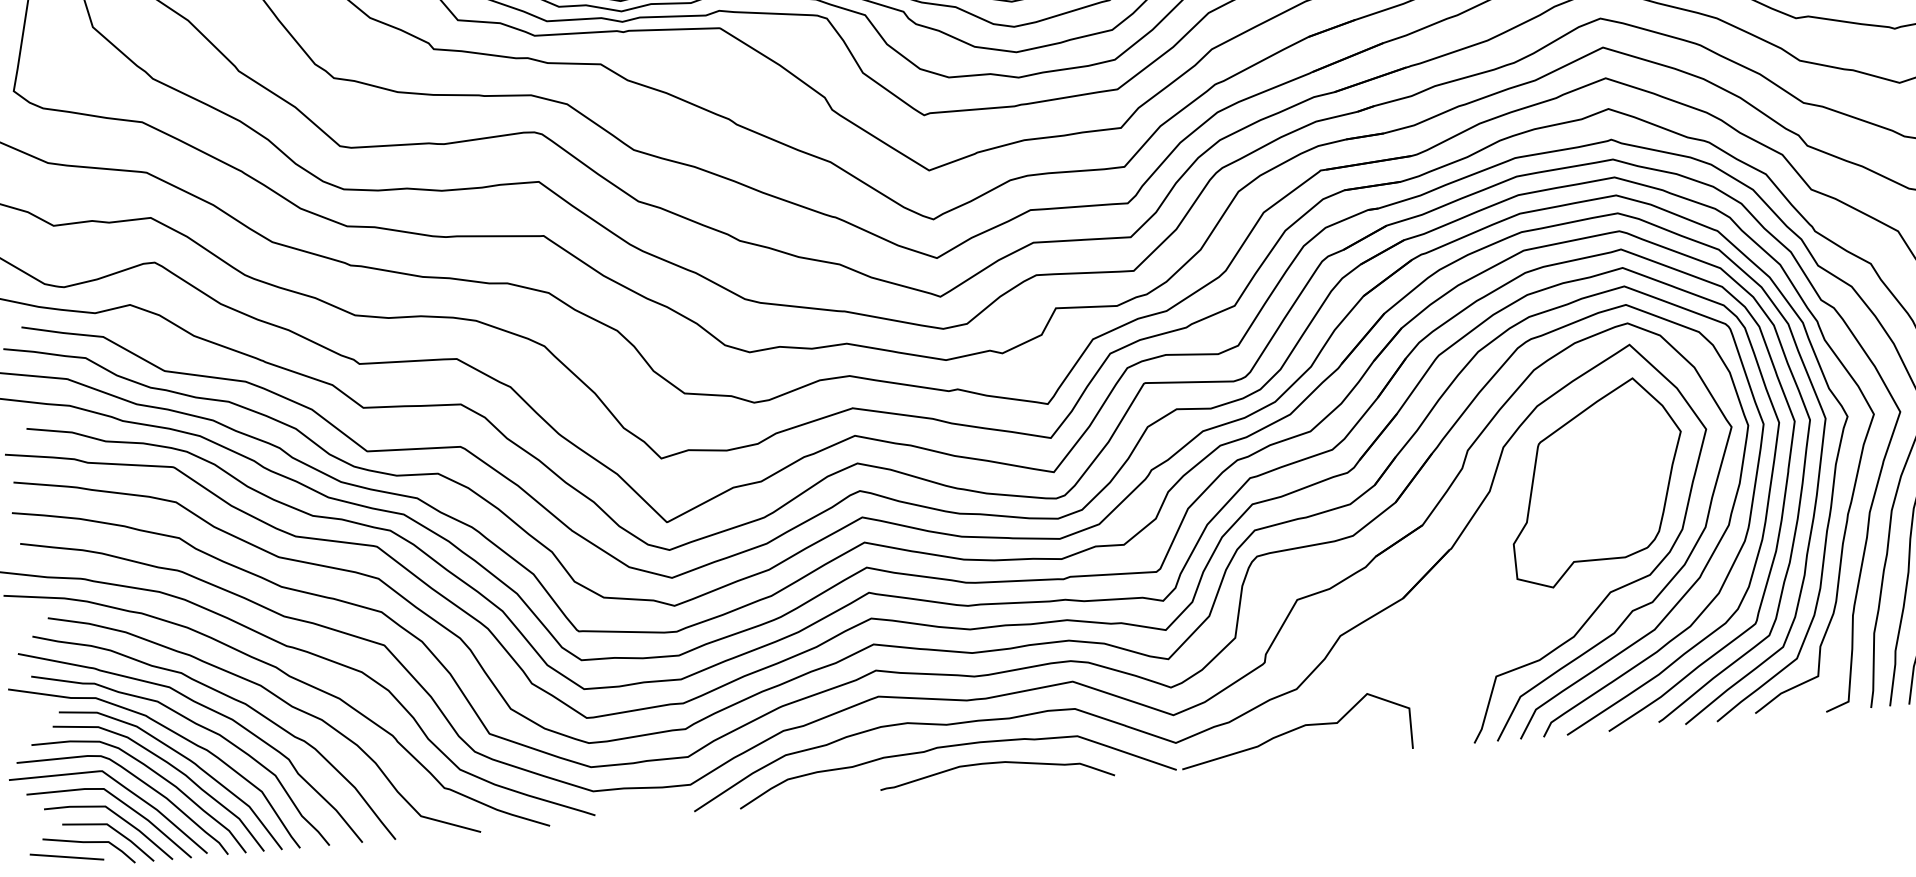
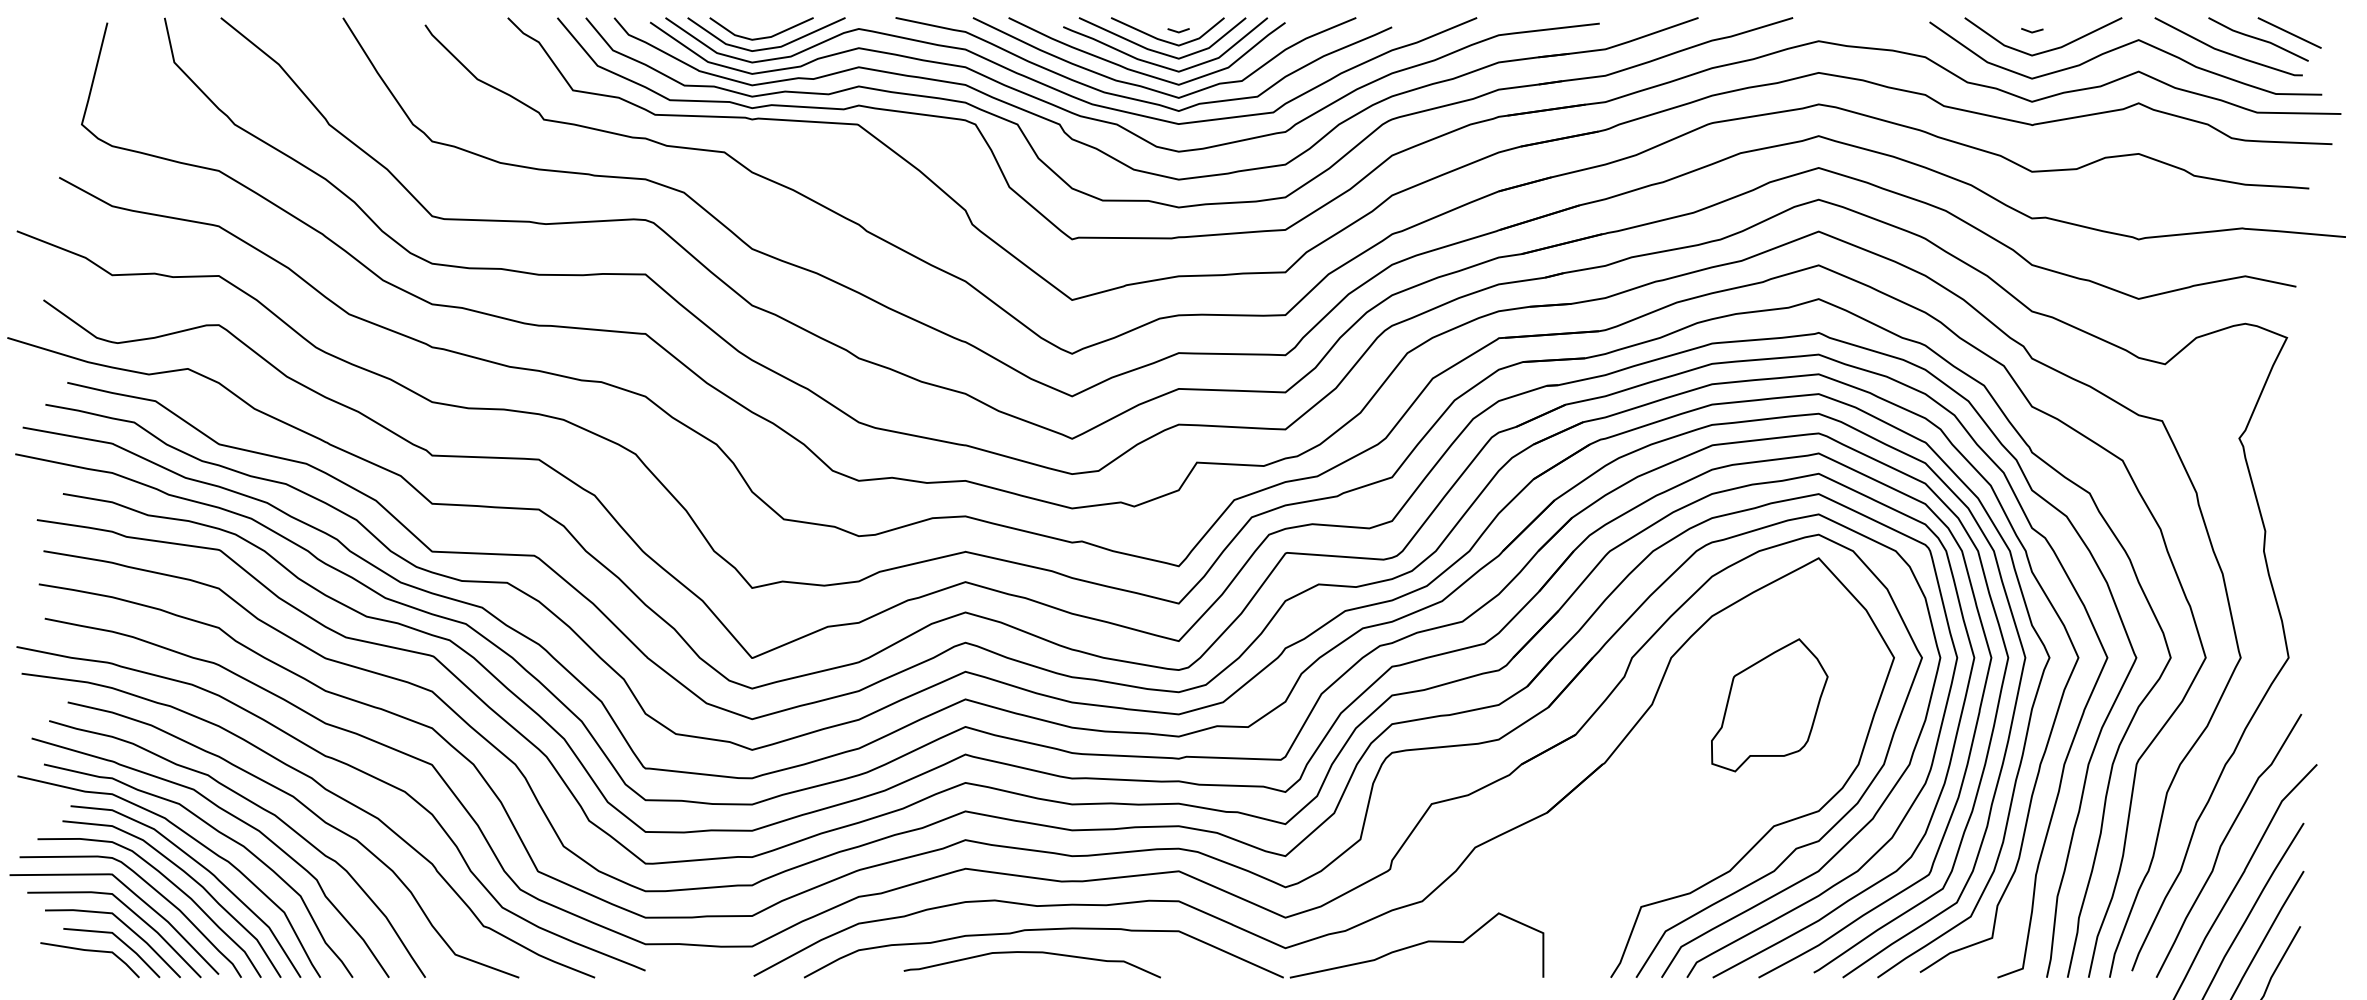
part: (1596, 482) -> (1769, 705), size x0.6
curve: (995, 763) -> (1031, 953), moved
line: (67, 856) -> (65, 964), removed

